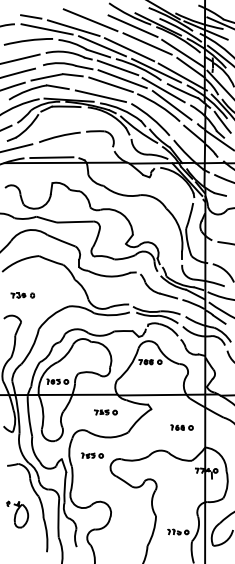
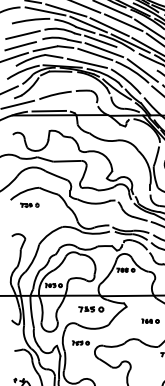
line: (163, 90) -> (136, 58), removed
part: (22, 295) -> (29, 205), moved
part: (105, 412) -> (90, 309), size x1.4

